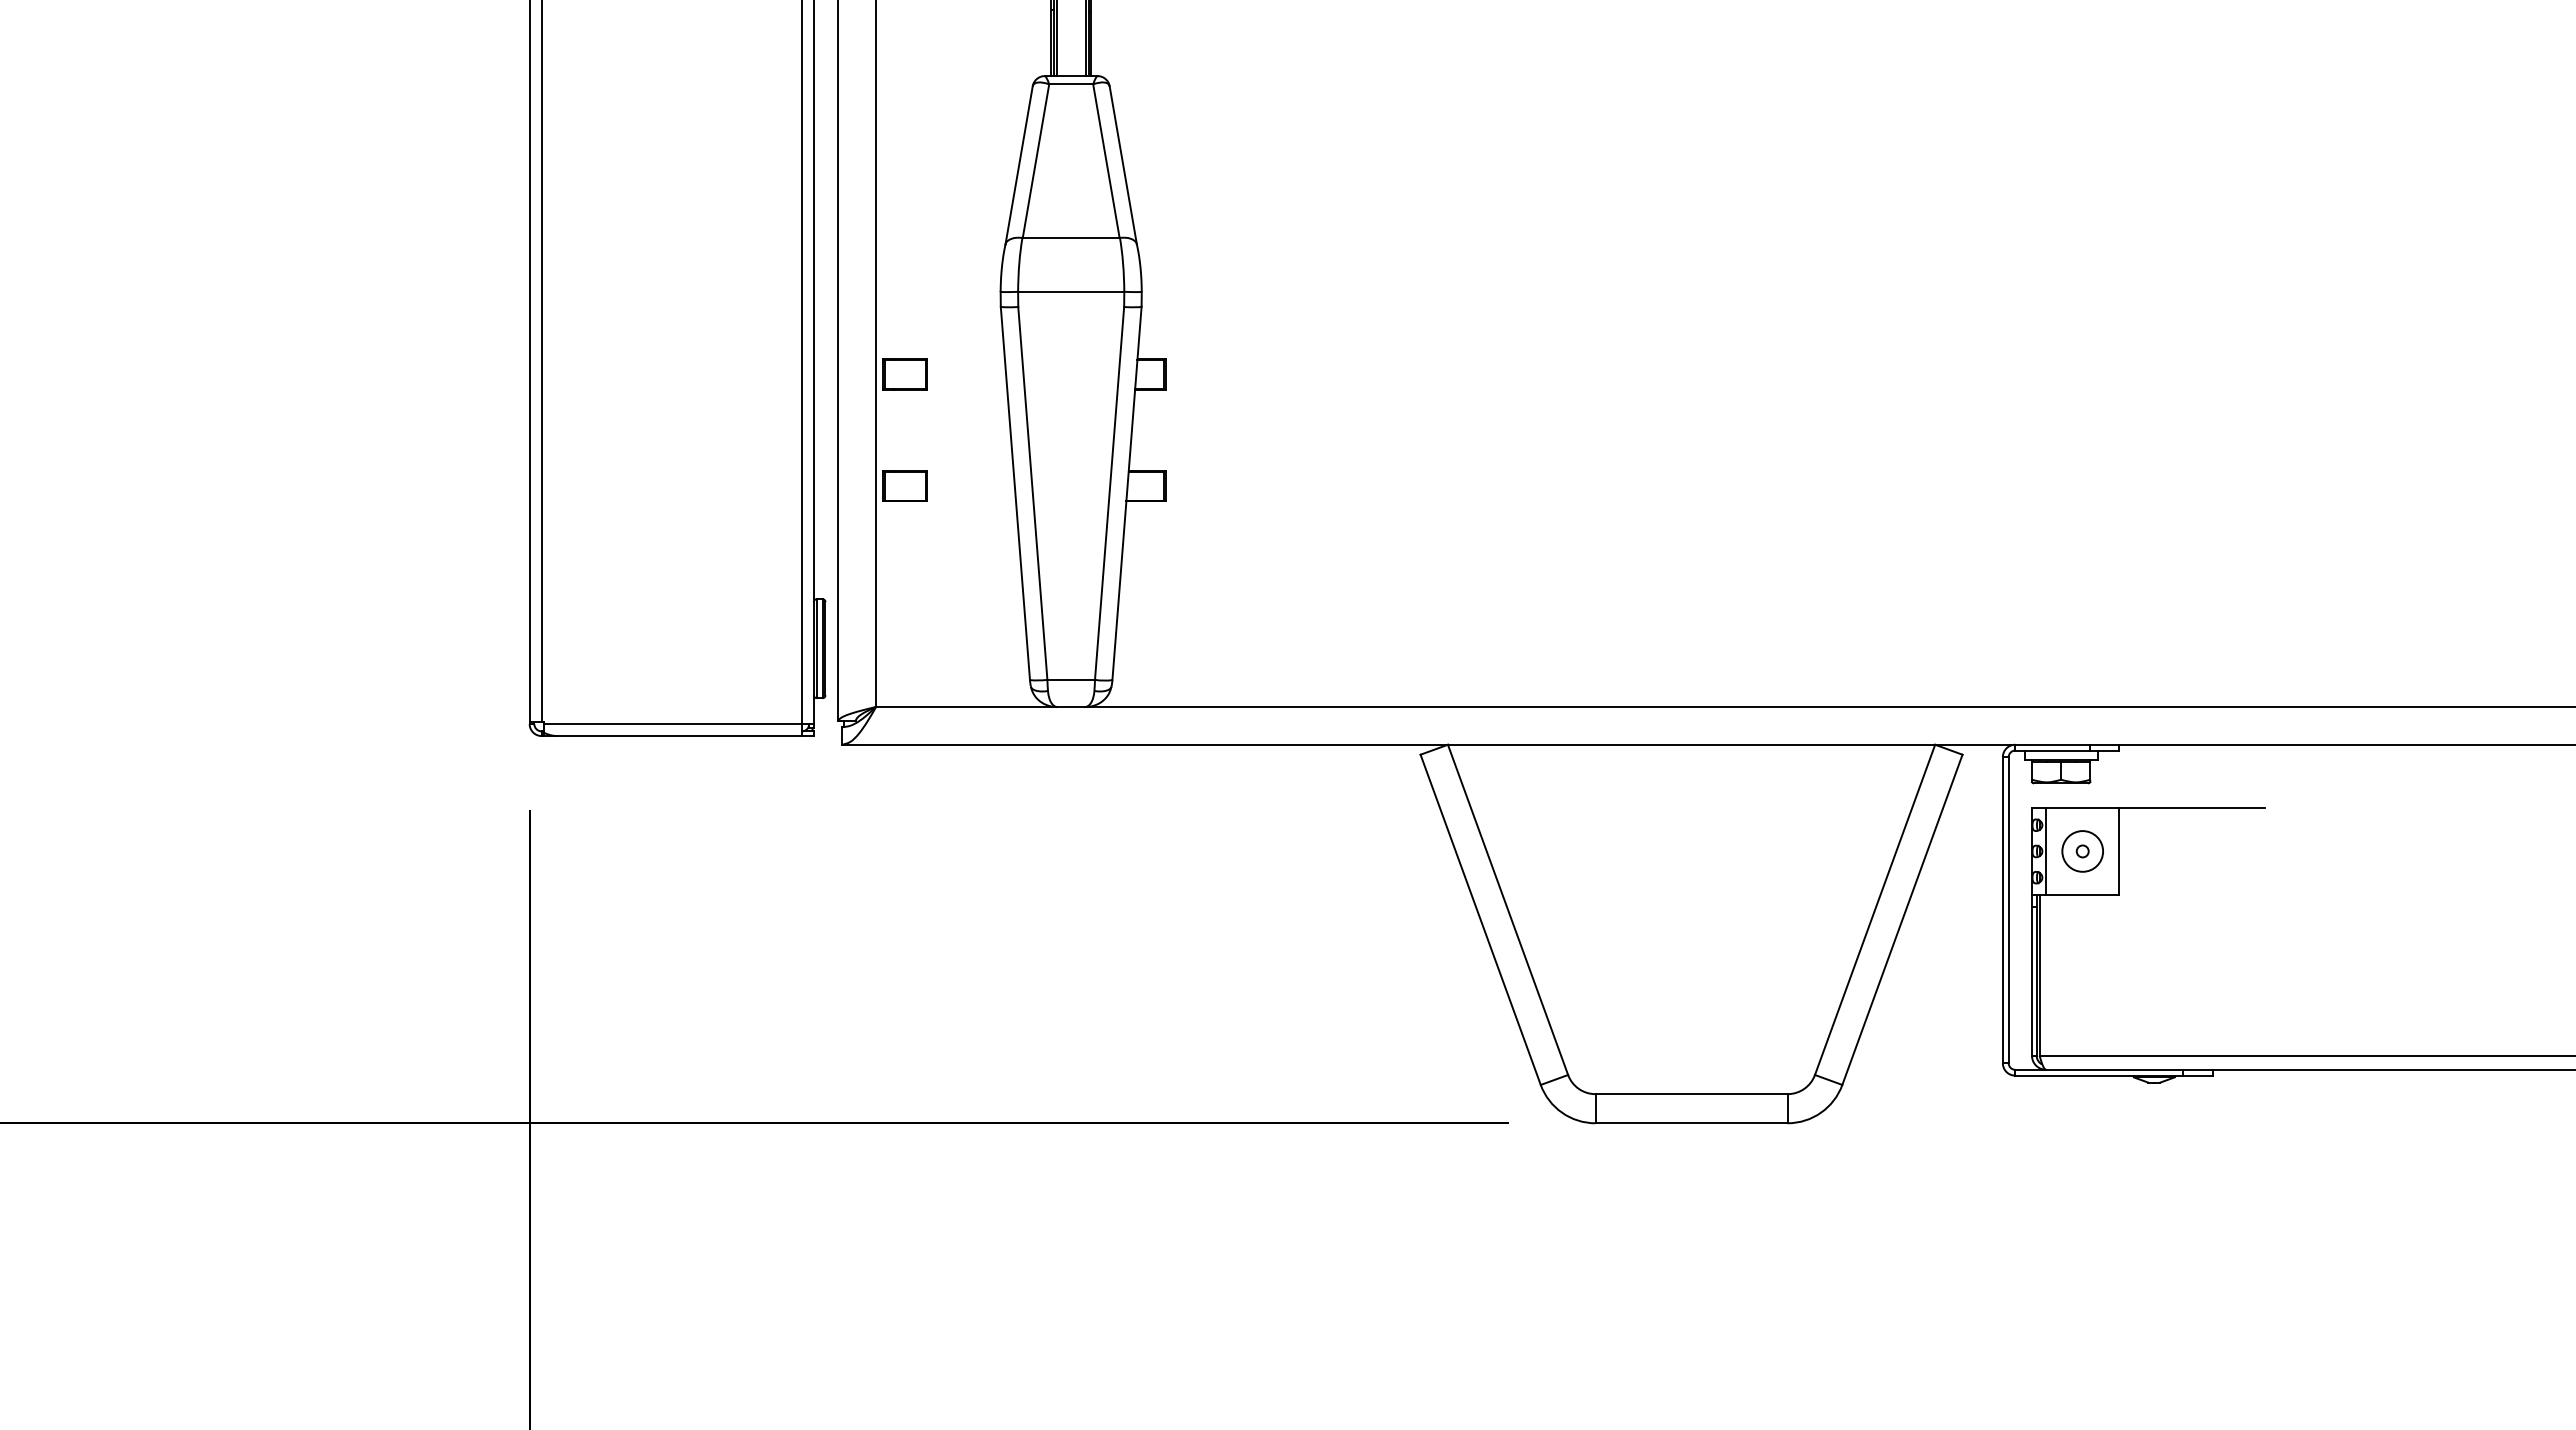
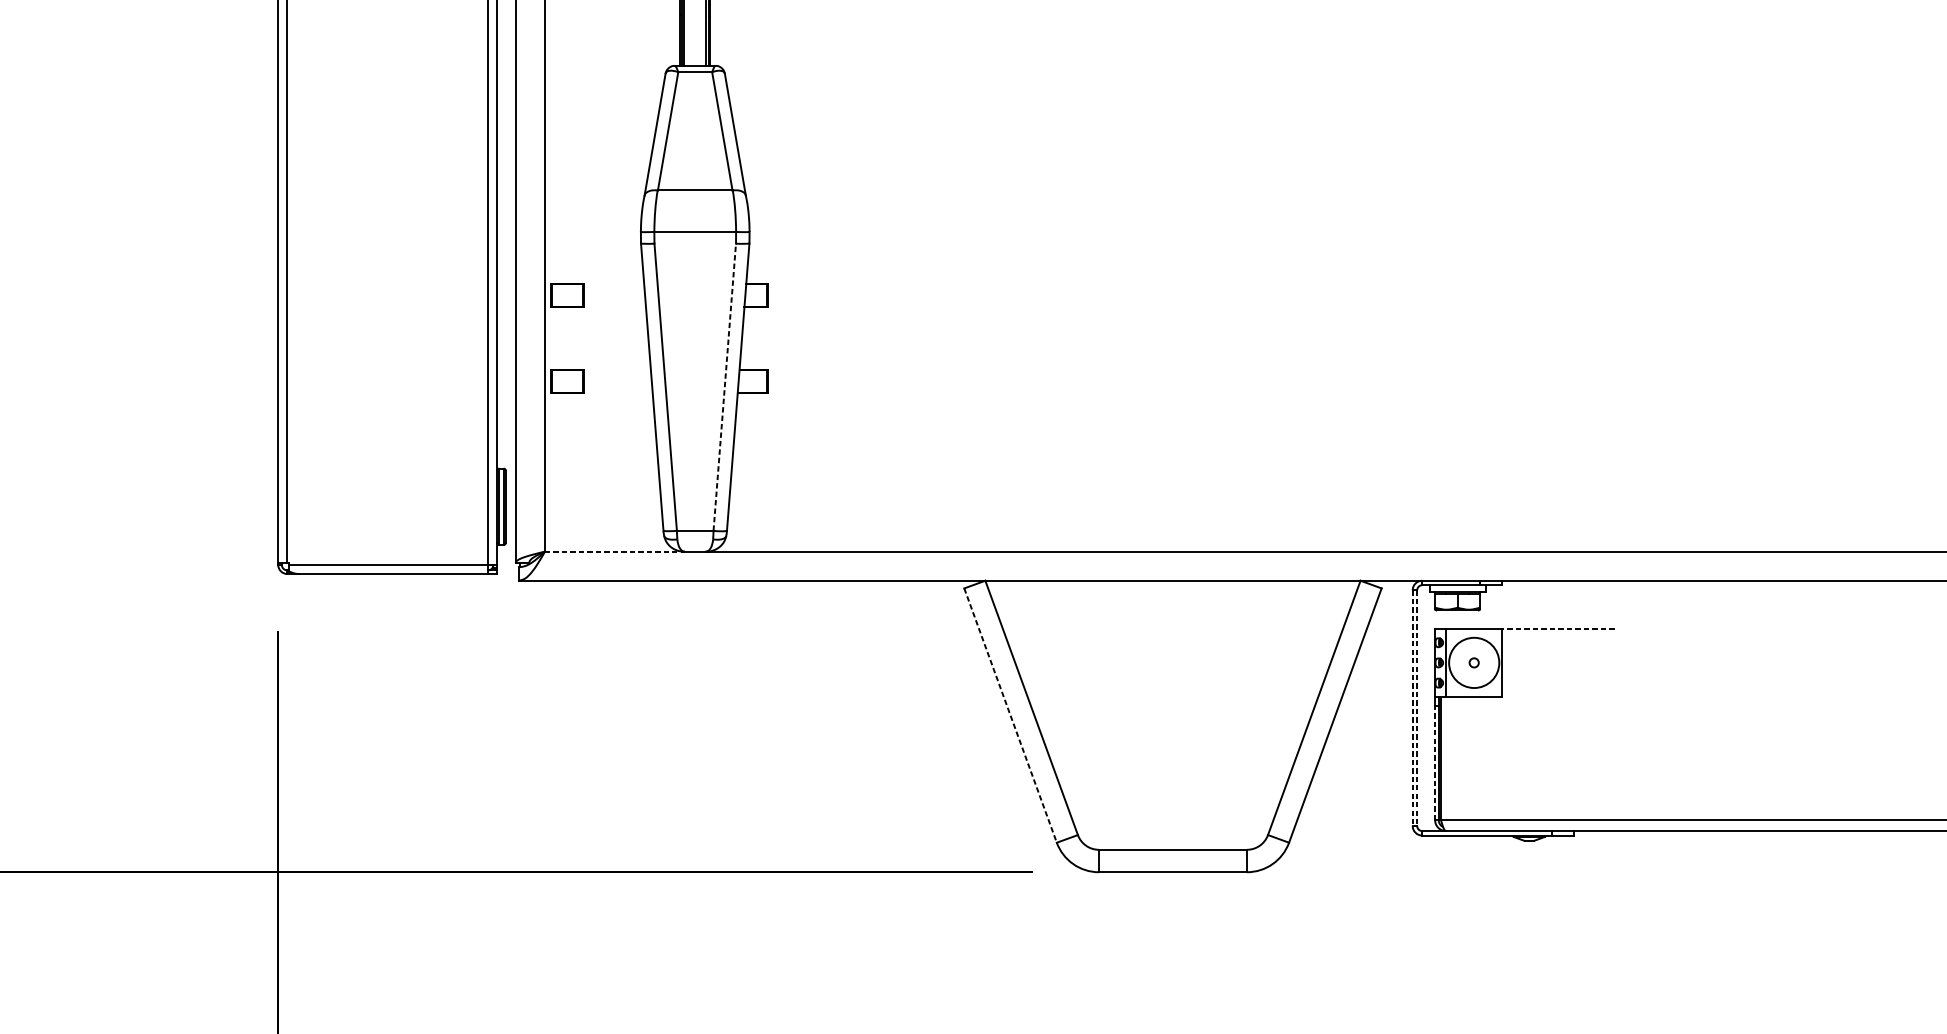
line: (1109, 493) -> (724, 387), solid -> dashed
line: (966, 706) -> (614, 551), solid -> dashed
line: (2192, 807) -> (1558, 629), solid -> dashed
circle: (2082, 851) -> (1474, 662), size x1.6
line: (2002, 910) -> (1412, 708), solid -> dashed
line: (2008, 910) -> (1417, 708), solid -> dashed
line: (1480, 919) -> (1010, 715), solid -> dashed
line: (2031, 980) -> (1434, 762), solid -> dashed

